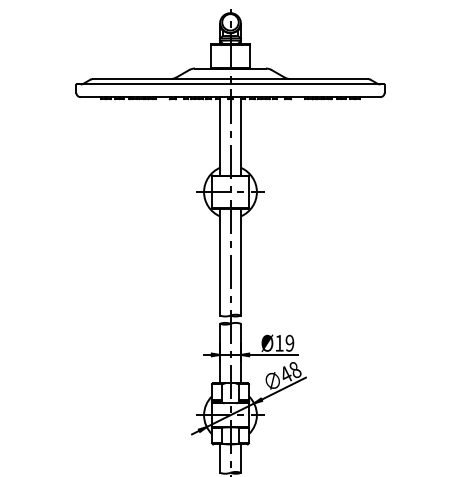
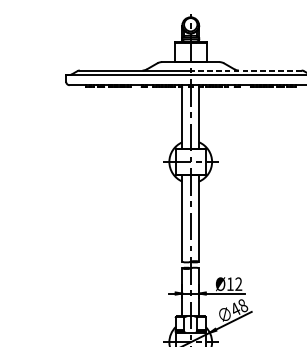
line: (299, 79) -> (246, 70), solid -> dashed
text: (289, 343) -> (238, 284), Ø19 -> Ø12

